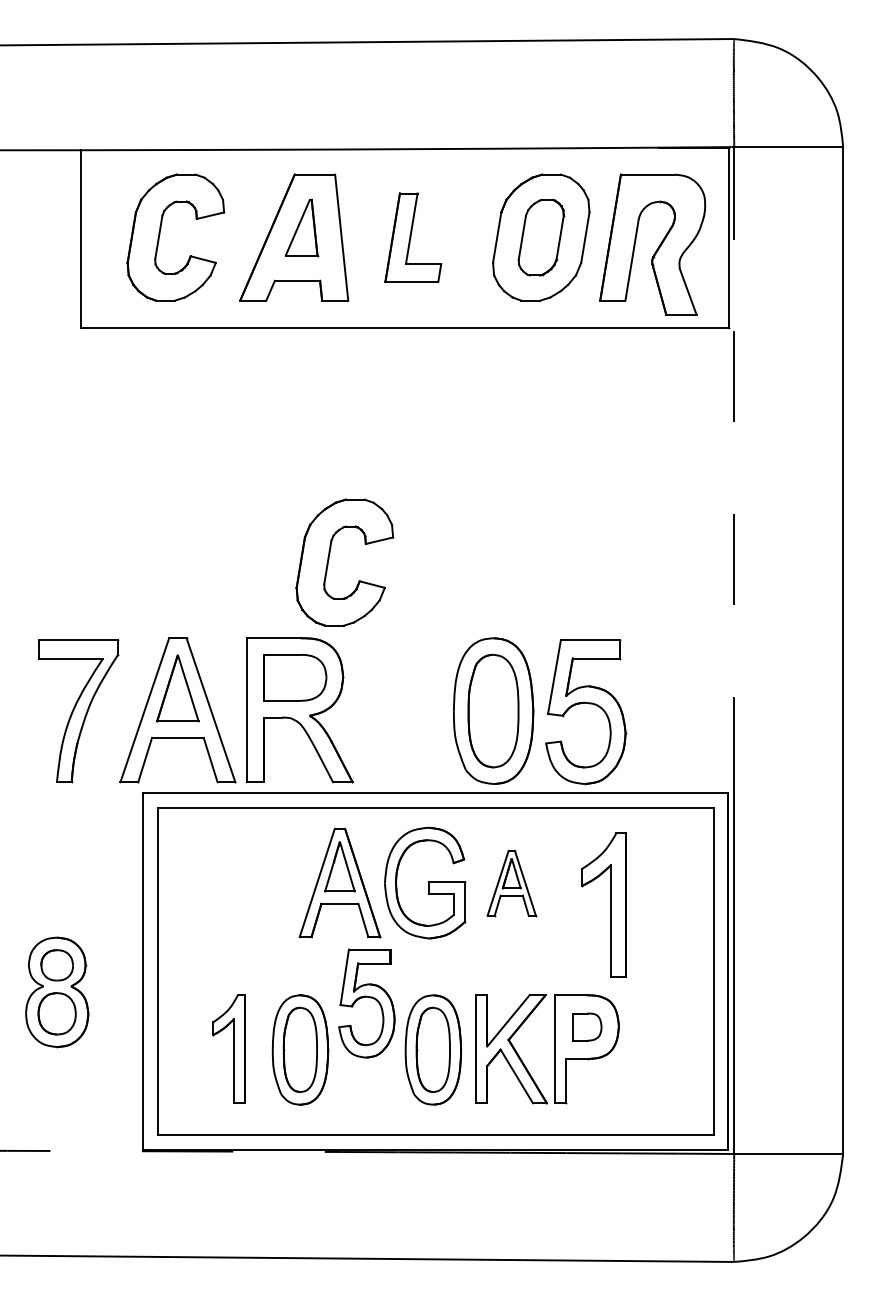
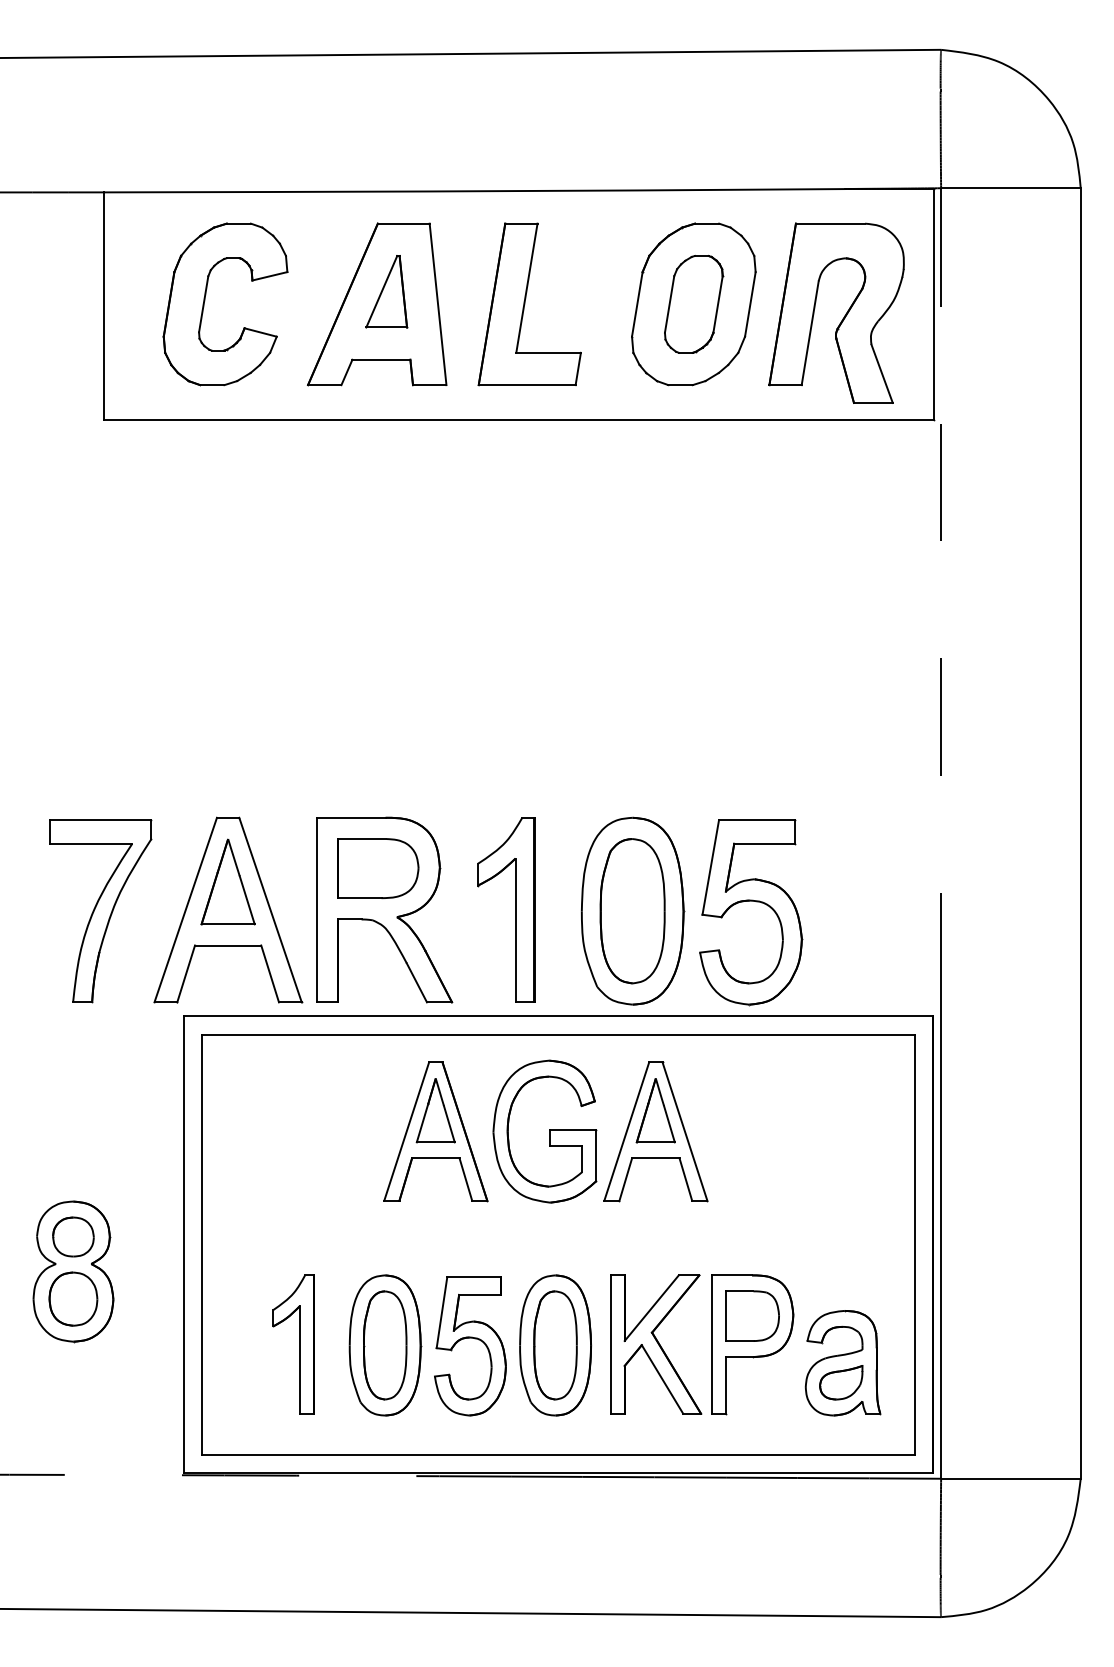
part: (413, 237) -> (530, 304), size x1.43
part: (329, 560) -> (422, 718), removed
part: (511, 883) -> (655, 1132), size x1.67
part: (610, 904) -> (514, 909), moved
part: (366, 1003) -> (469, 1346), moved
part: (586, 1026) -> (751, 1315), size x1.43
part: (657, 1063) -> (842, 1362), added

